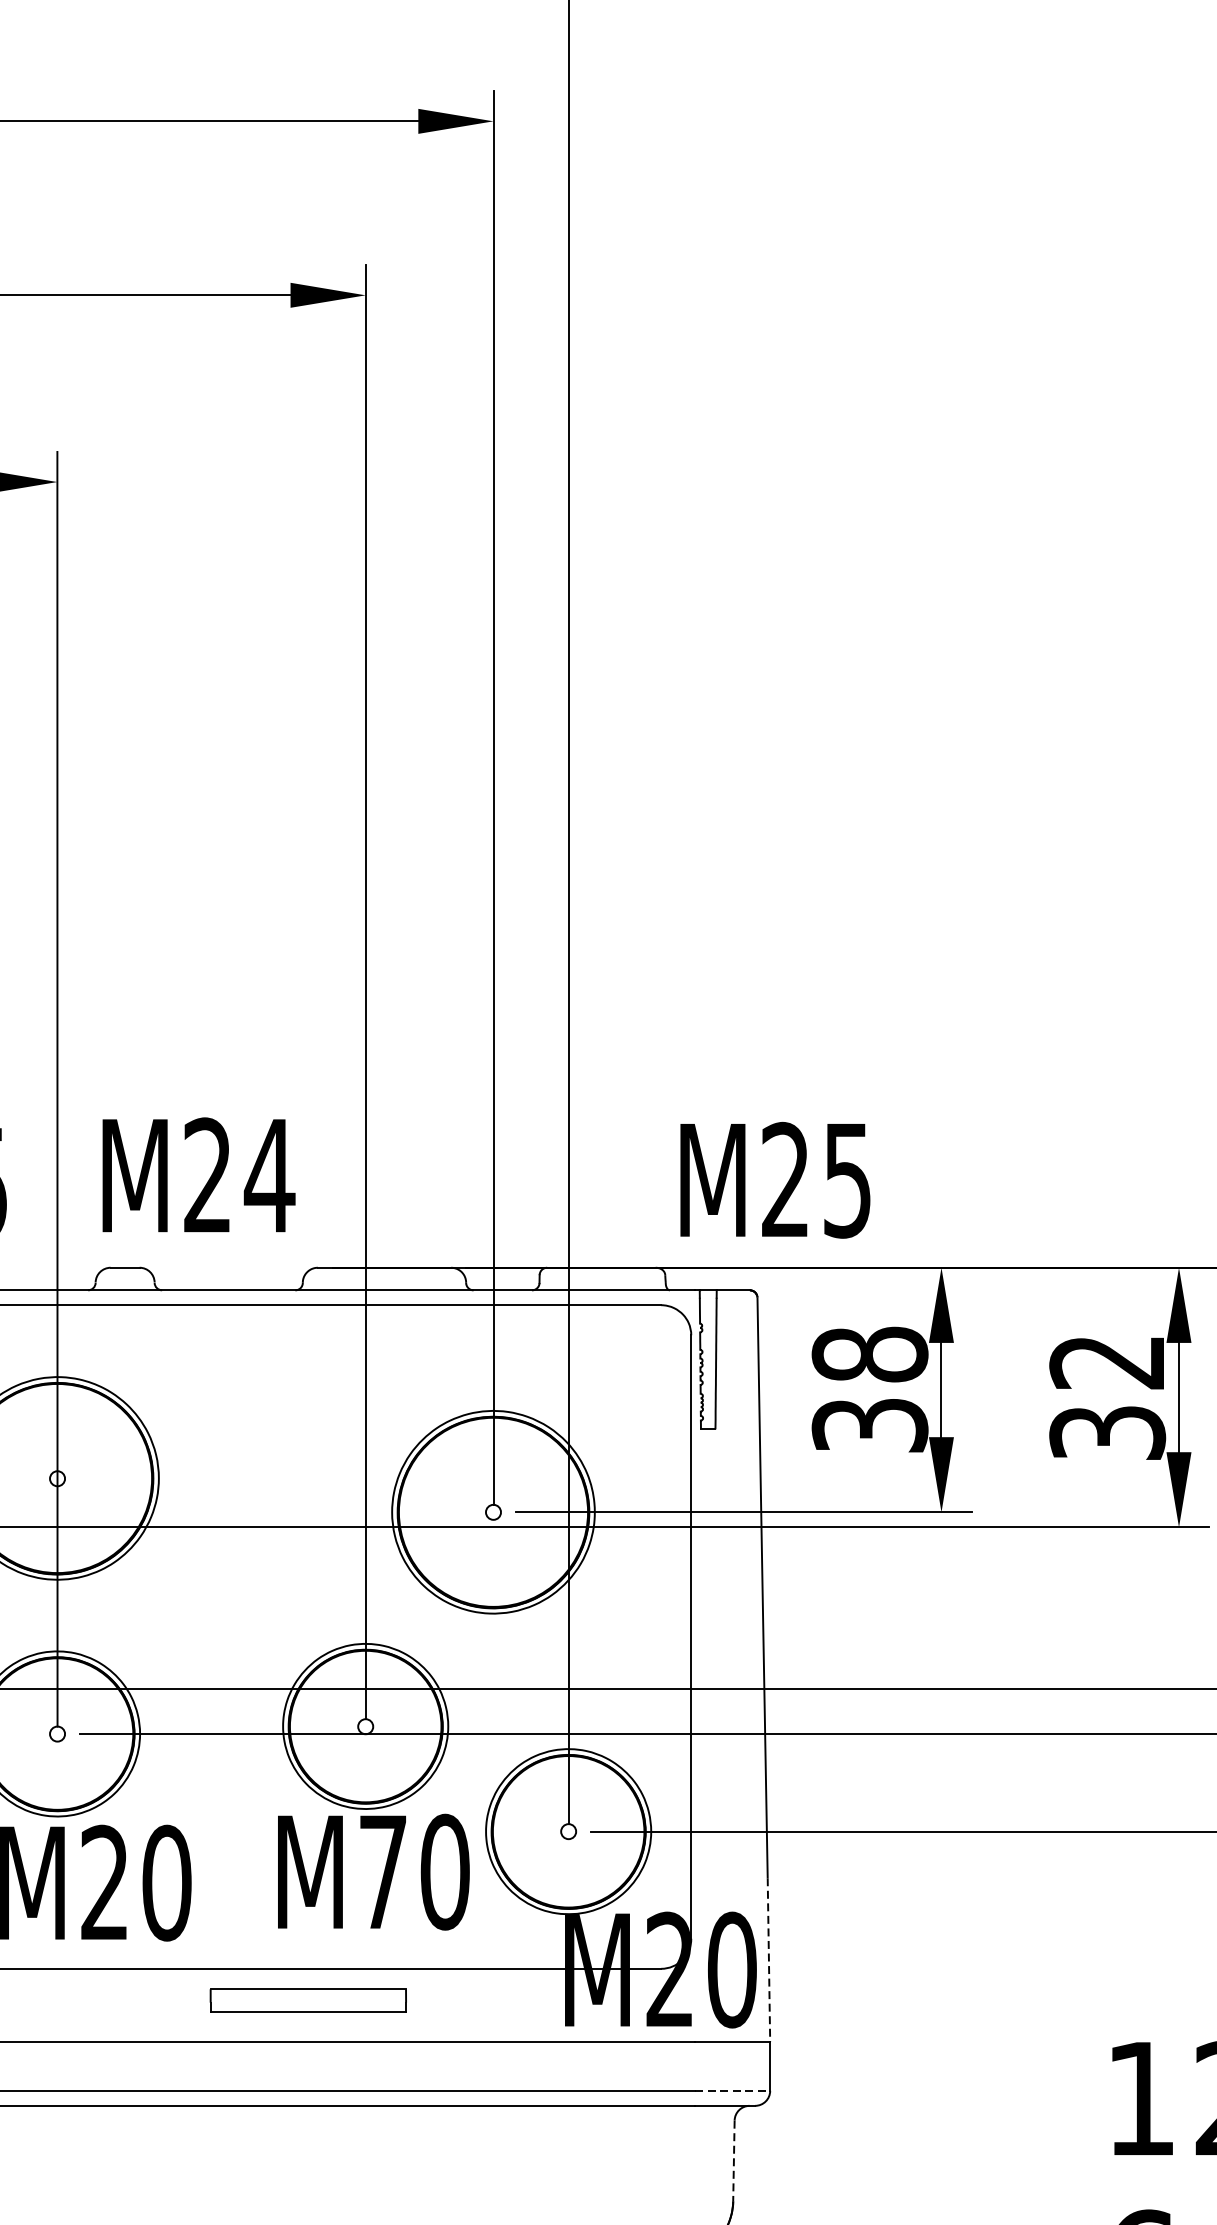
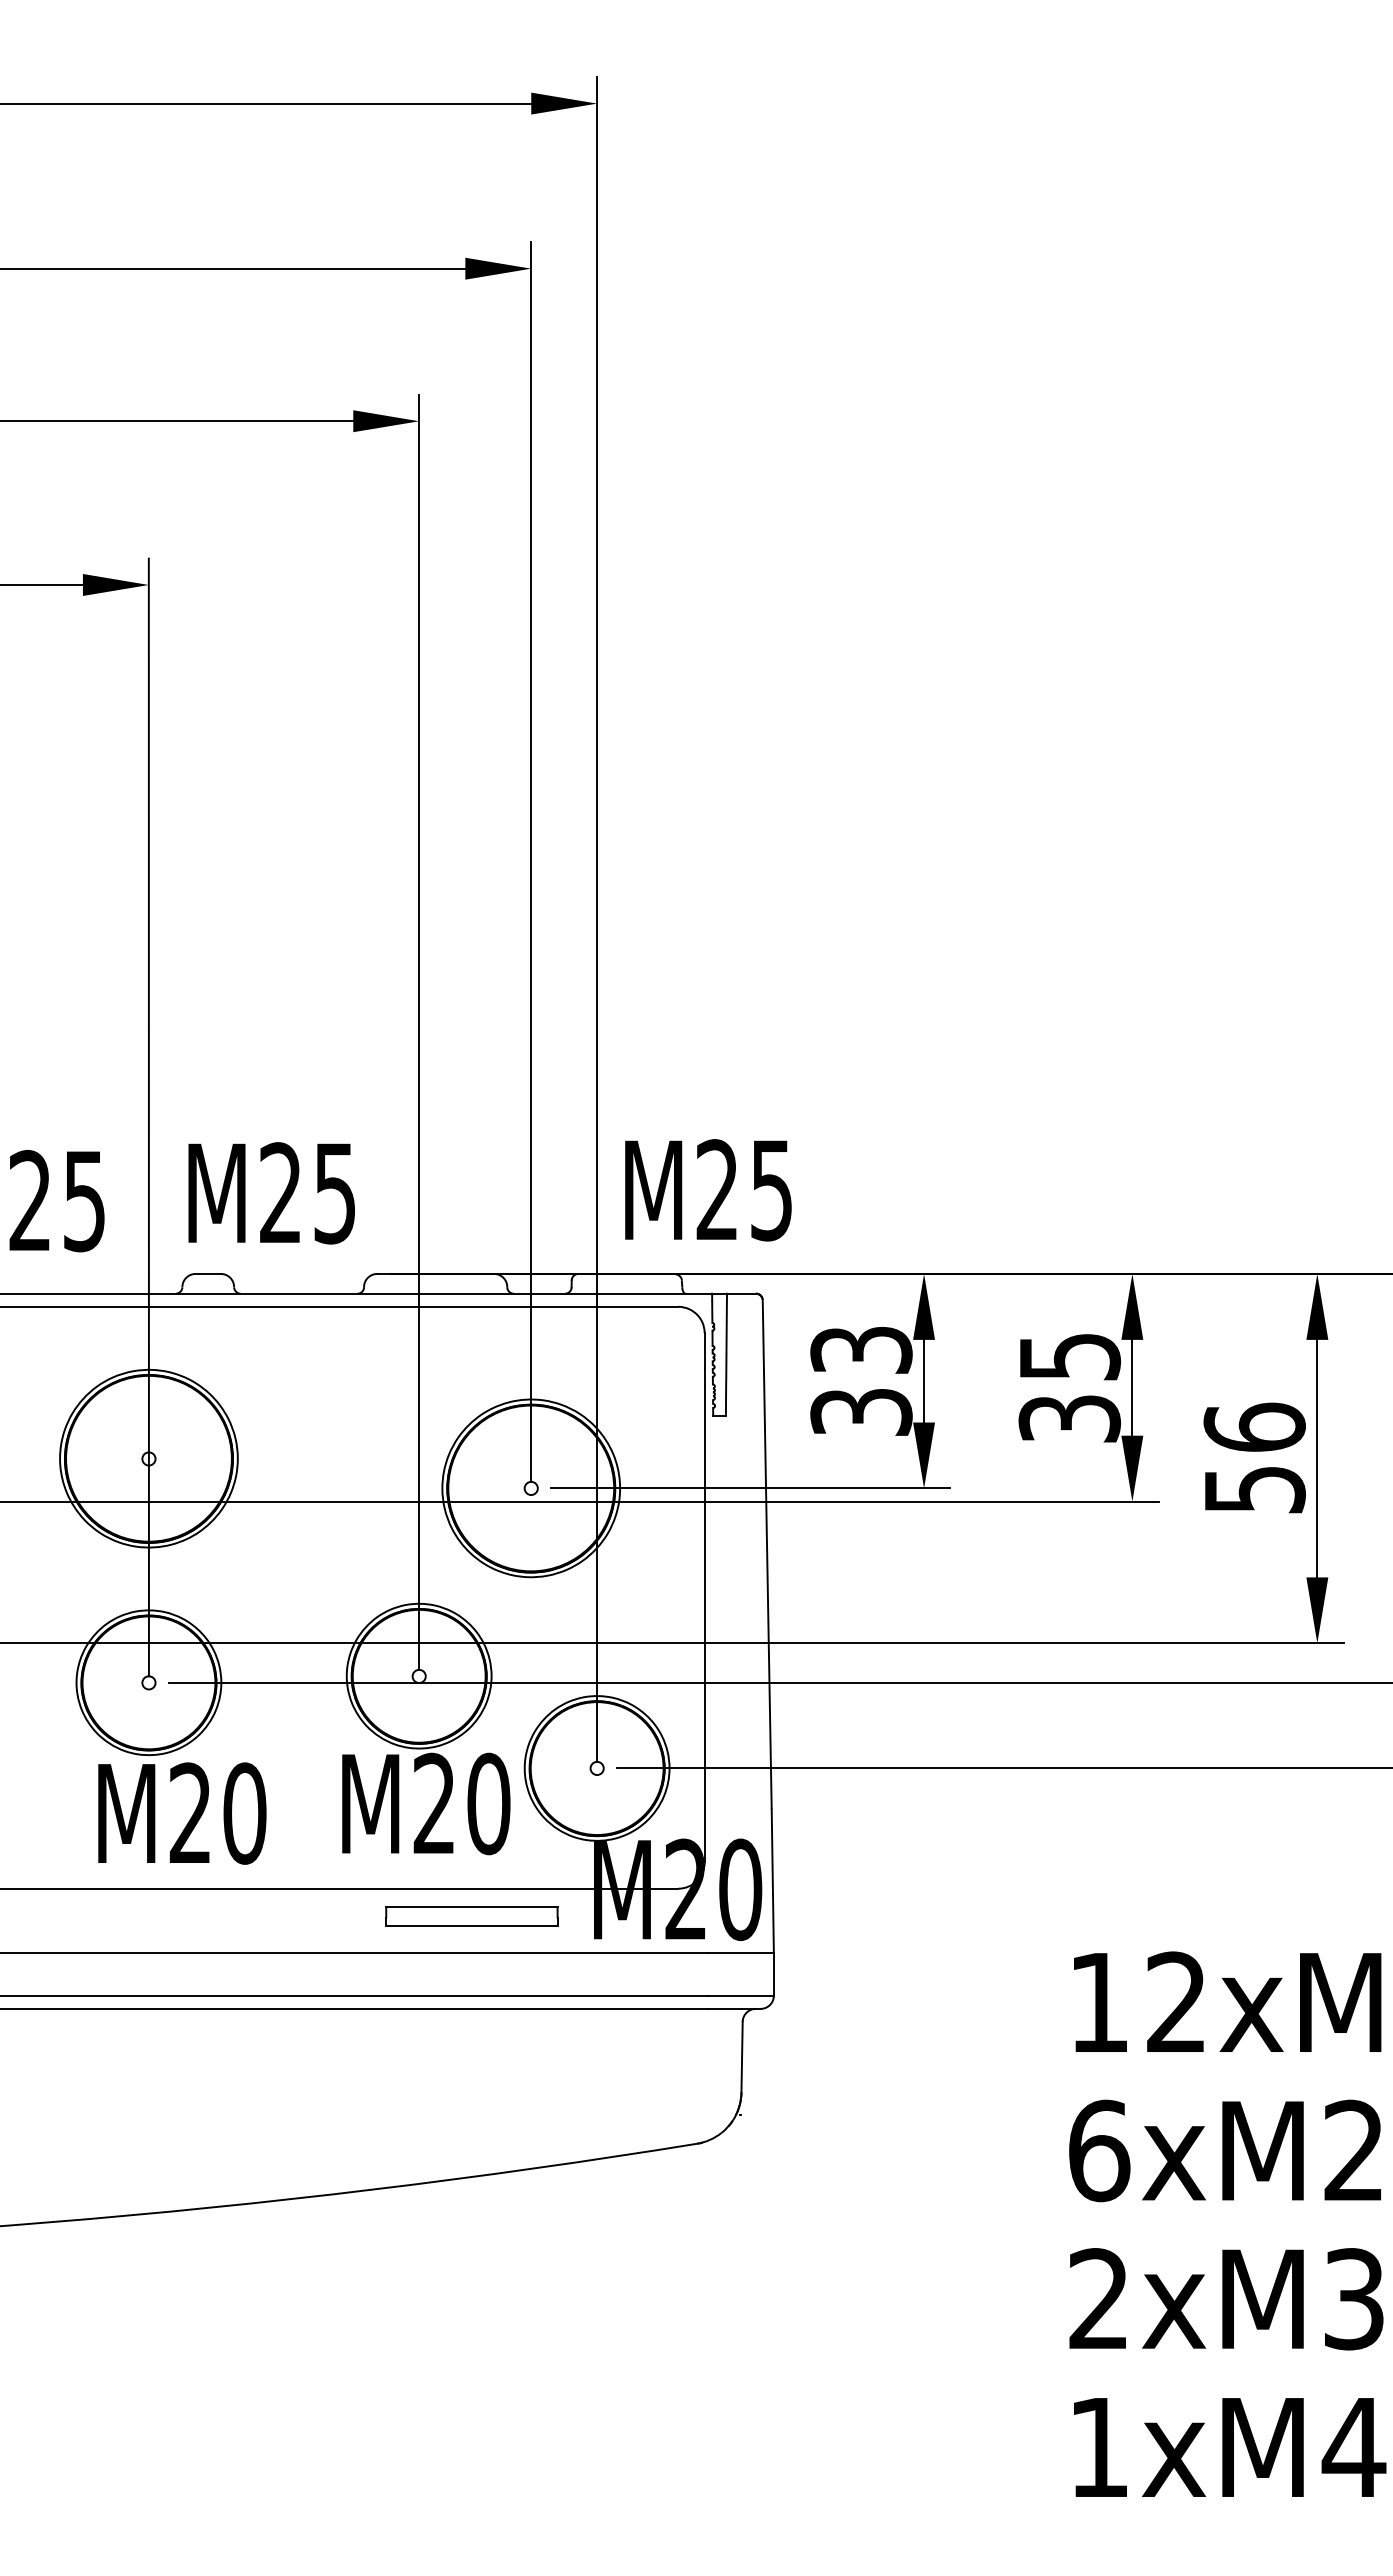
text: (269, 1175) -> (334, 1193), M24 -> M25
text: (775, 1180) -> (708, 1190), moved
text: (870, 1353) -> (861, 1349), 38 -> 33
text: (1107, 1363) -> (1069, 1357), 32 -> 35
text: (382, 1870) -> (433, 1802), M70 -> M20
line: (768, 1960) -> (772, 1881), dashed -> solid
part: (307, 2000) -> (471, 1916), moved
line: (732, 2090) -> (740, 1995), dashed -> solid
line: (734, 2161) -> (742, 2057), dashed -> solid

